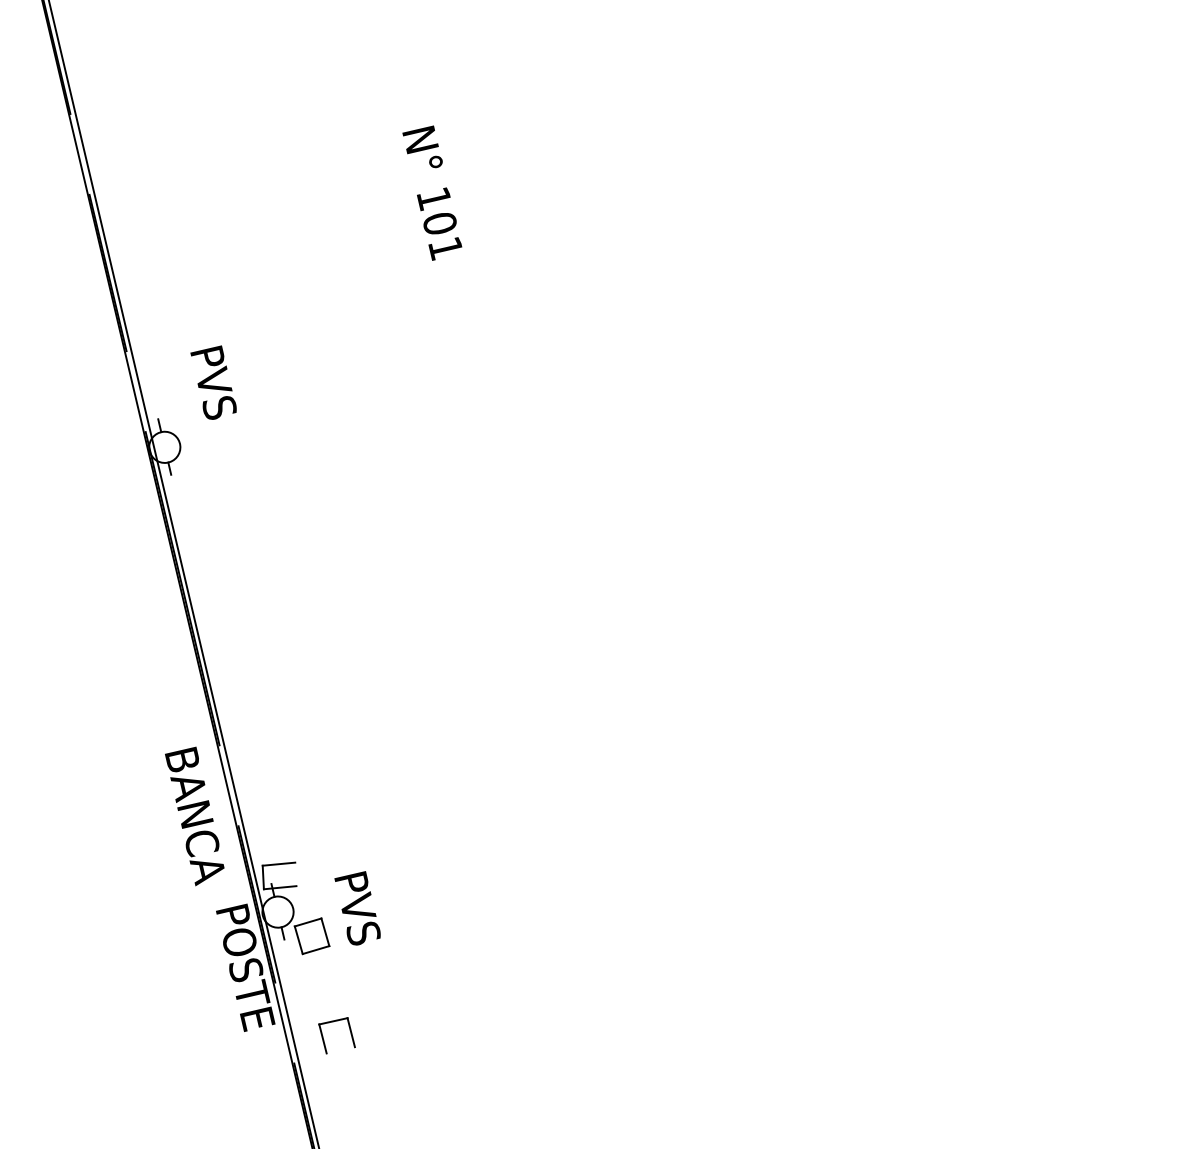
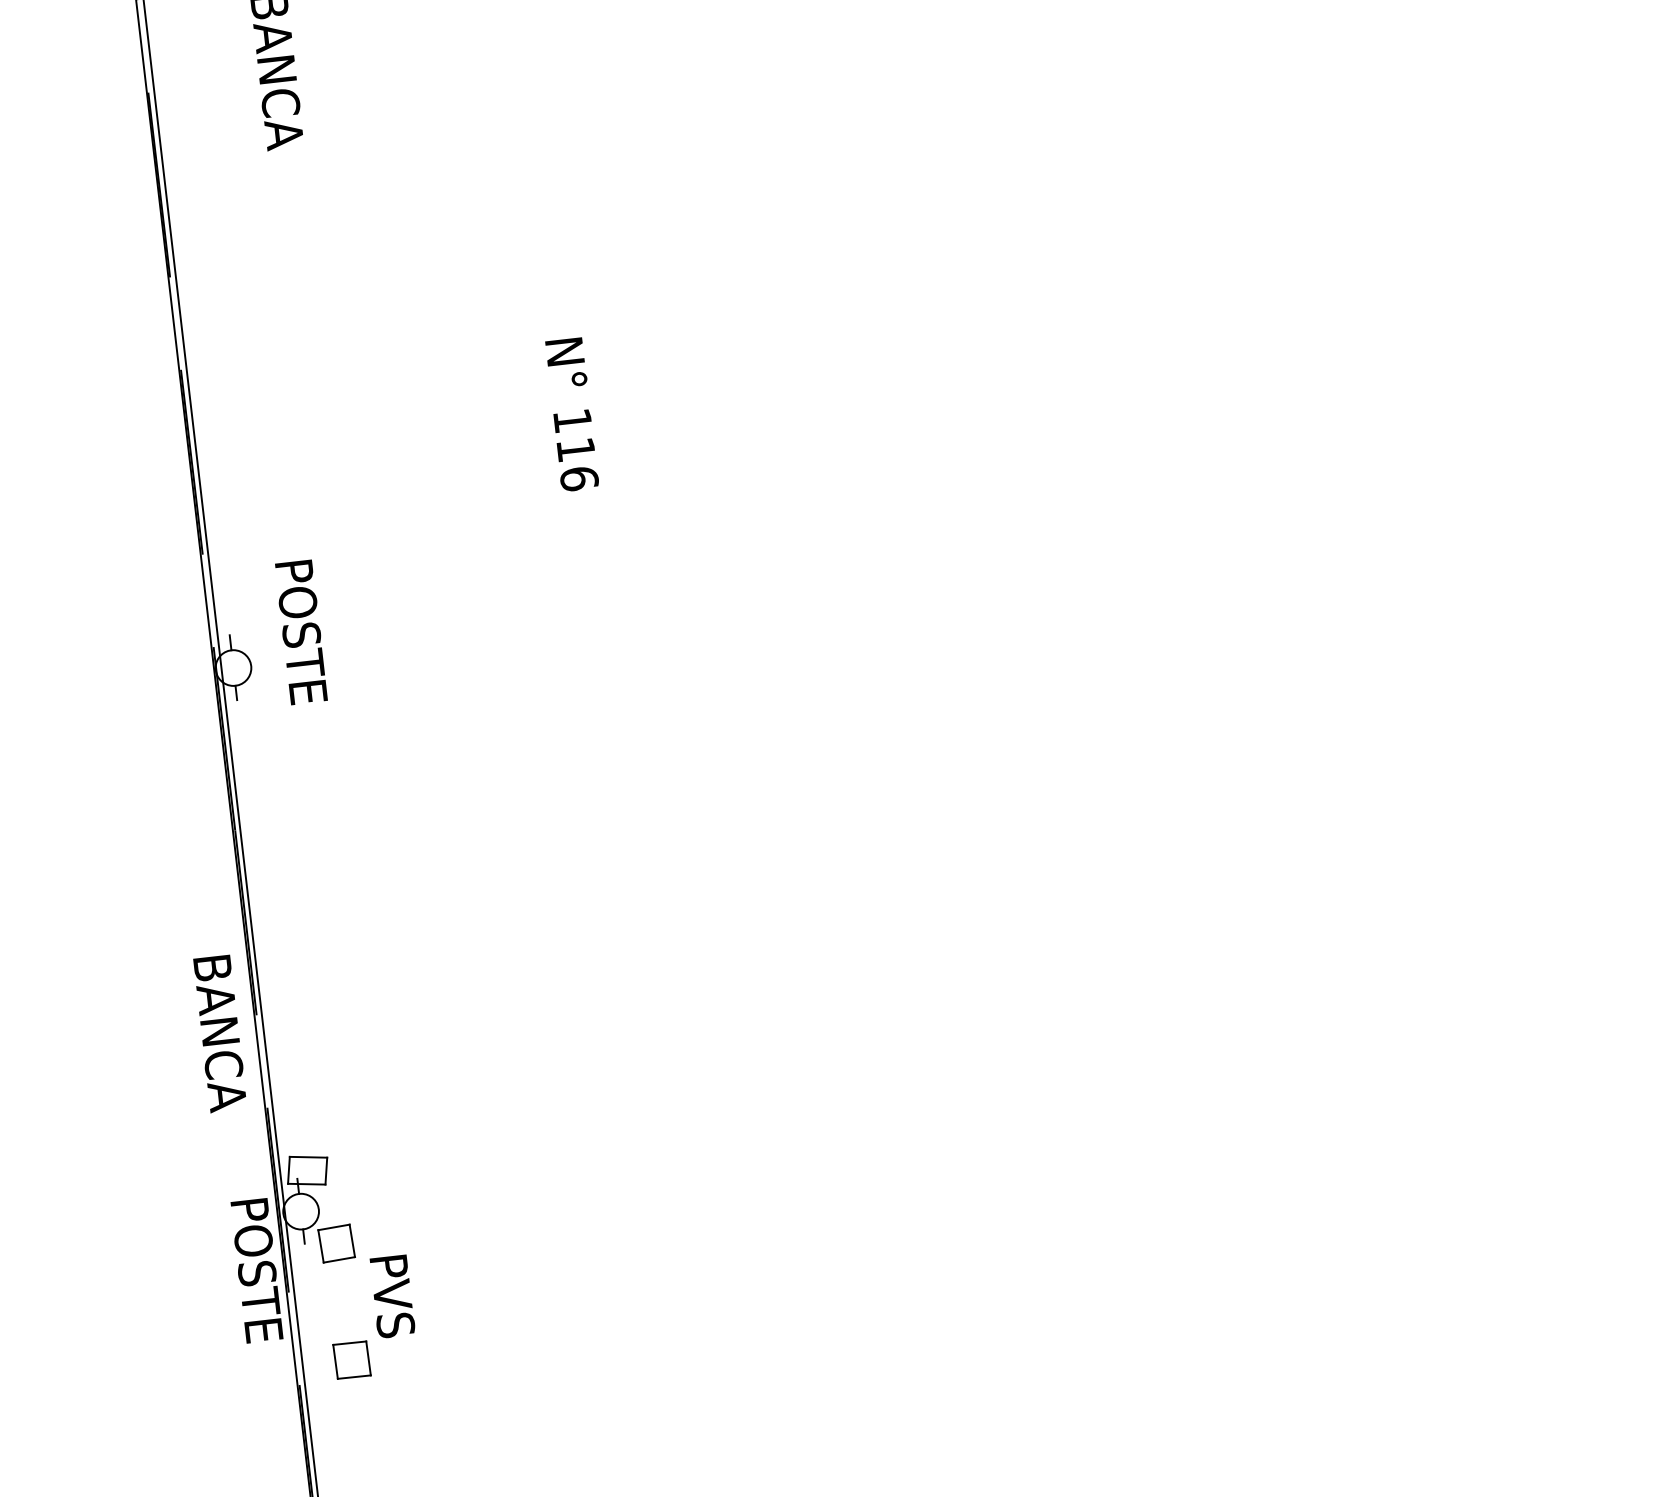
text: (442, 236) -> (577, 464), 101 -> 116
text: (222, 419) -> (302, 644), PVS -> POSTE
text: (195, 816) -> (219, 1033), moved
line: (295, 873) -> (326, 1170), added
text: (357, 908) -> (392, 1296), moved
line: (340, 1049) -> (353, 1376), added

